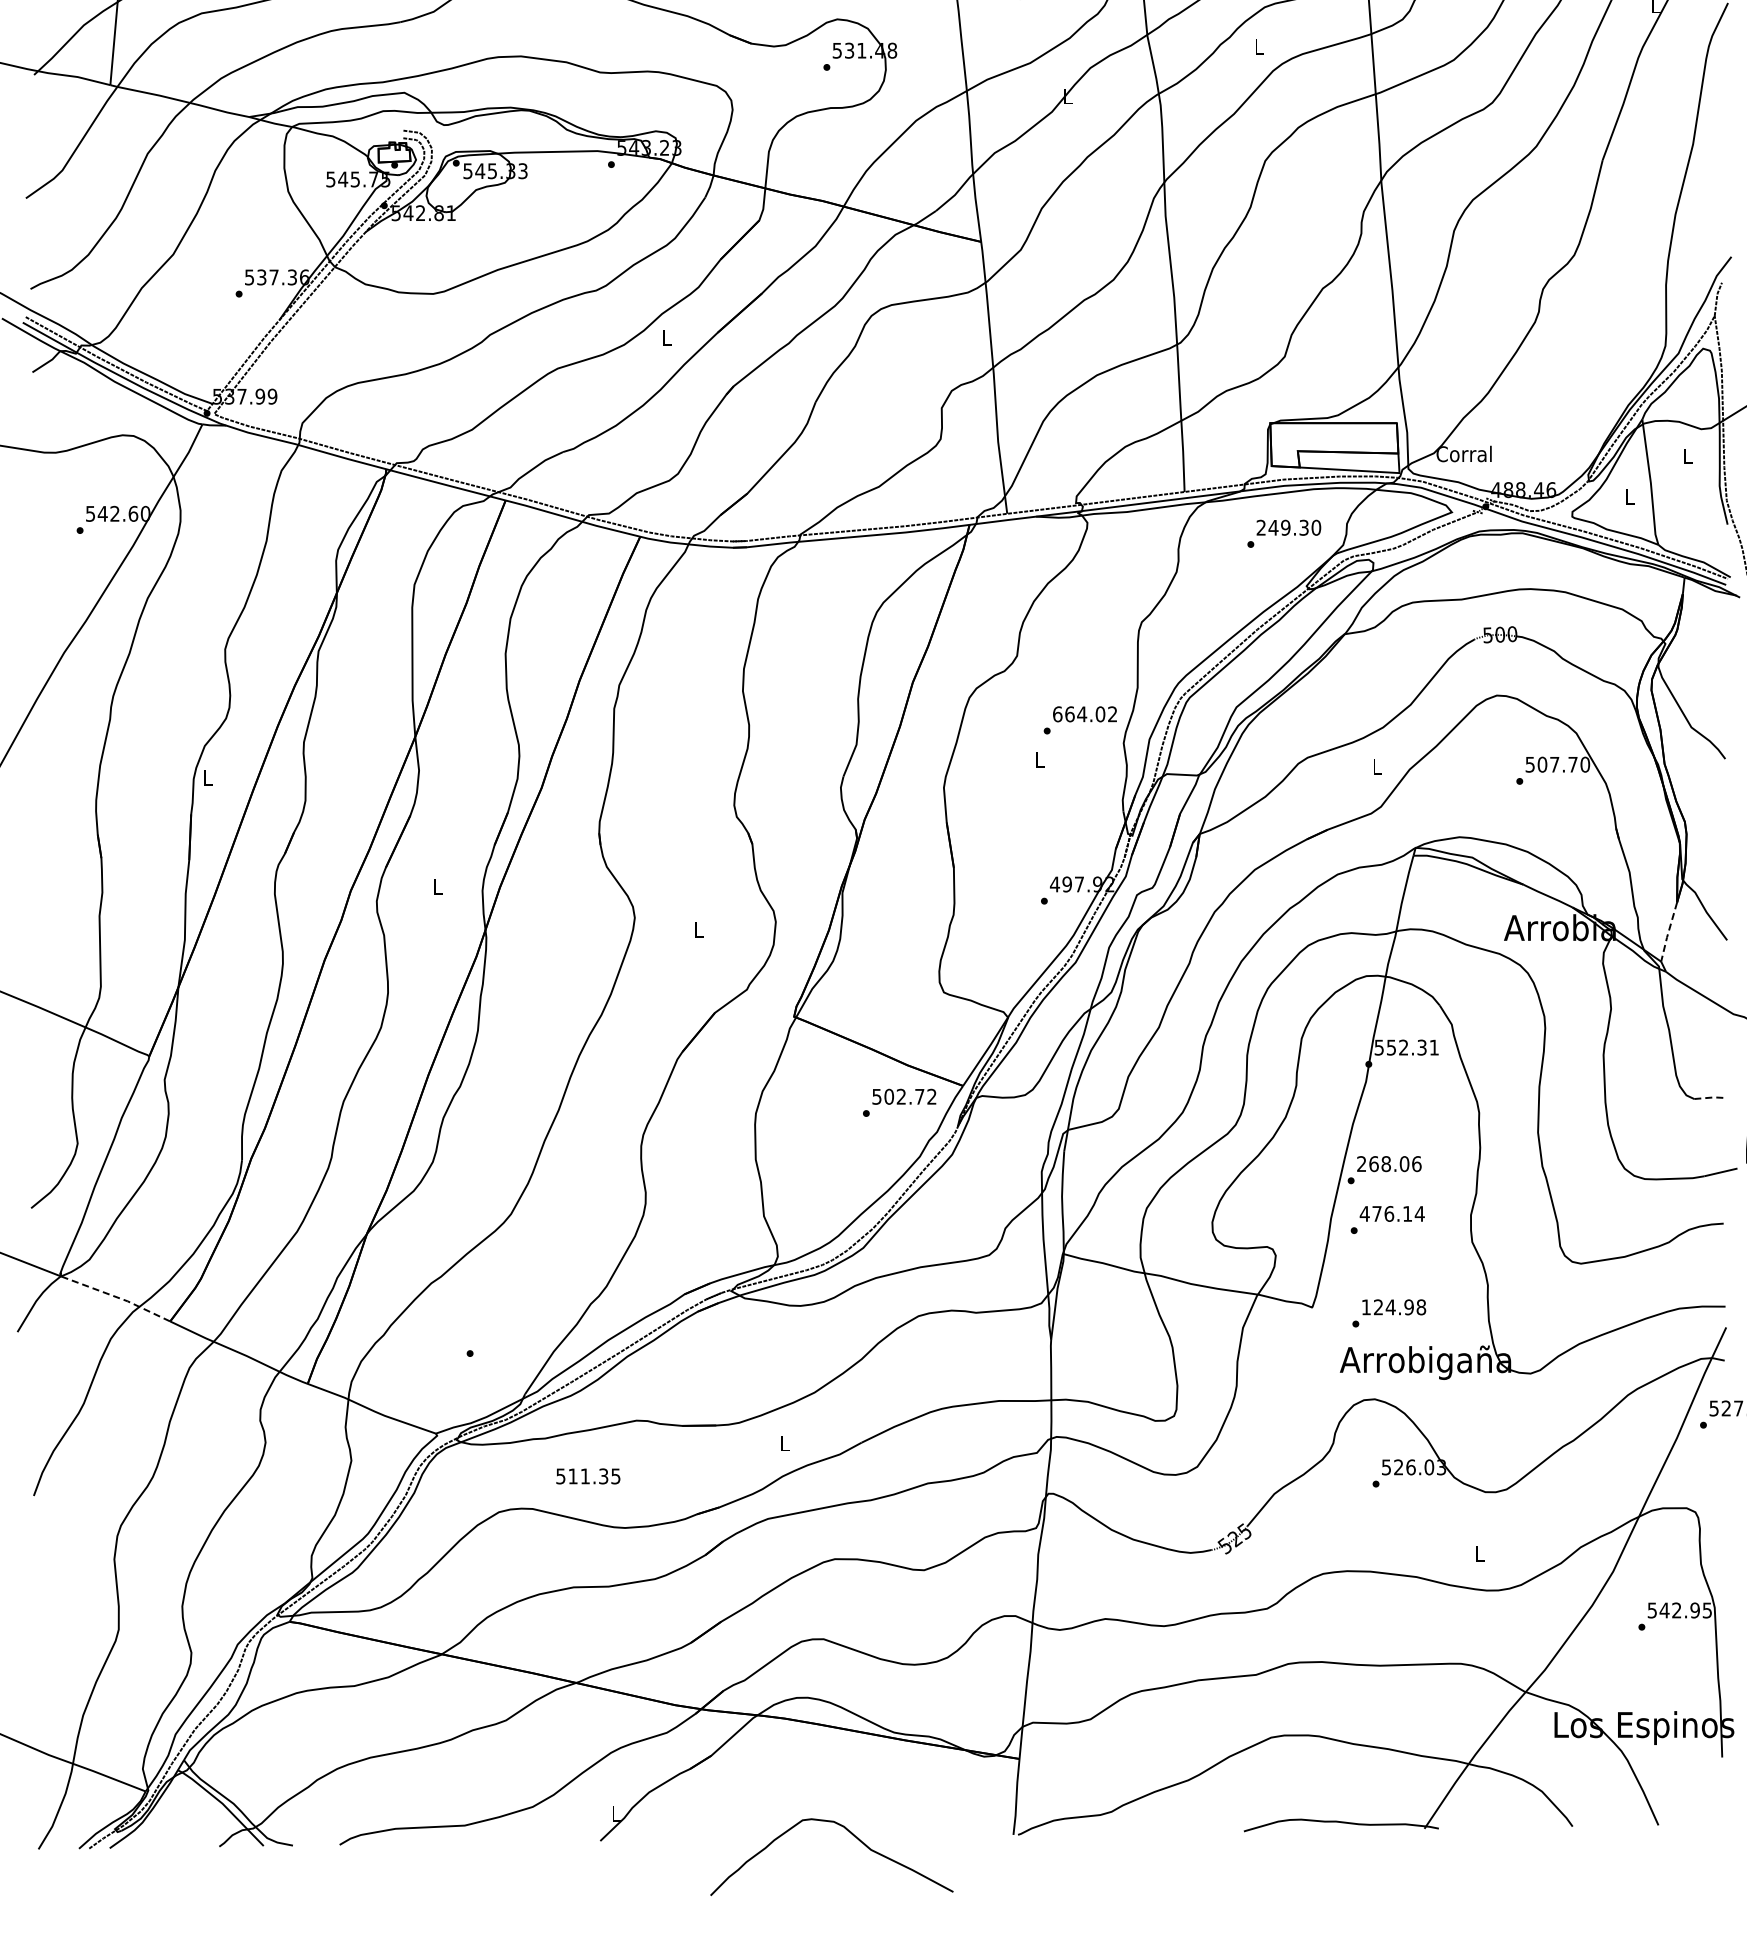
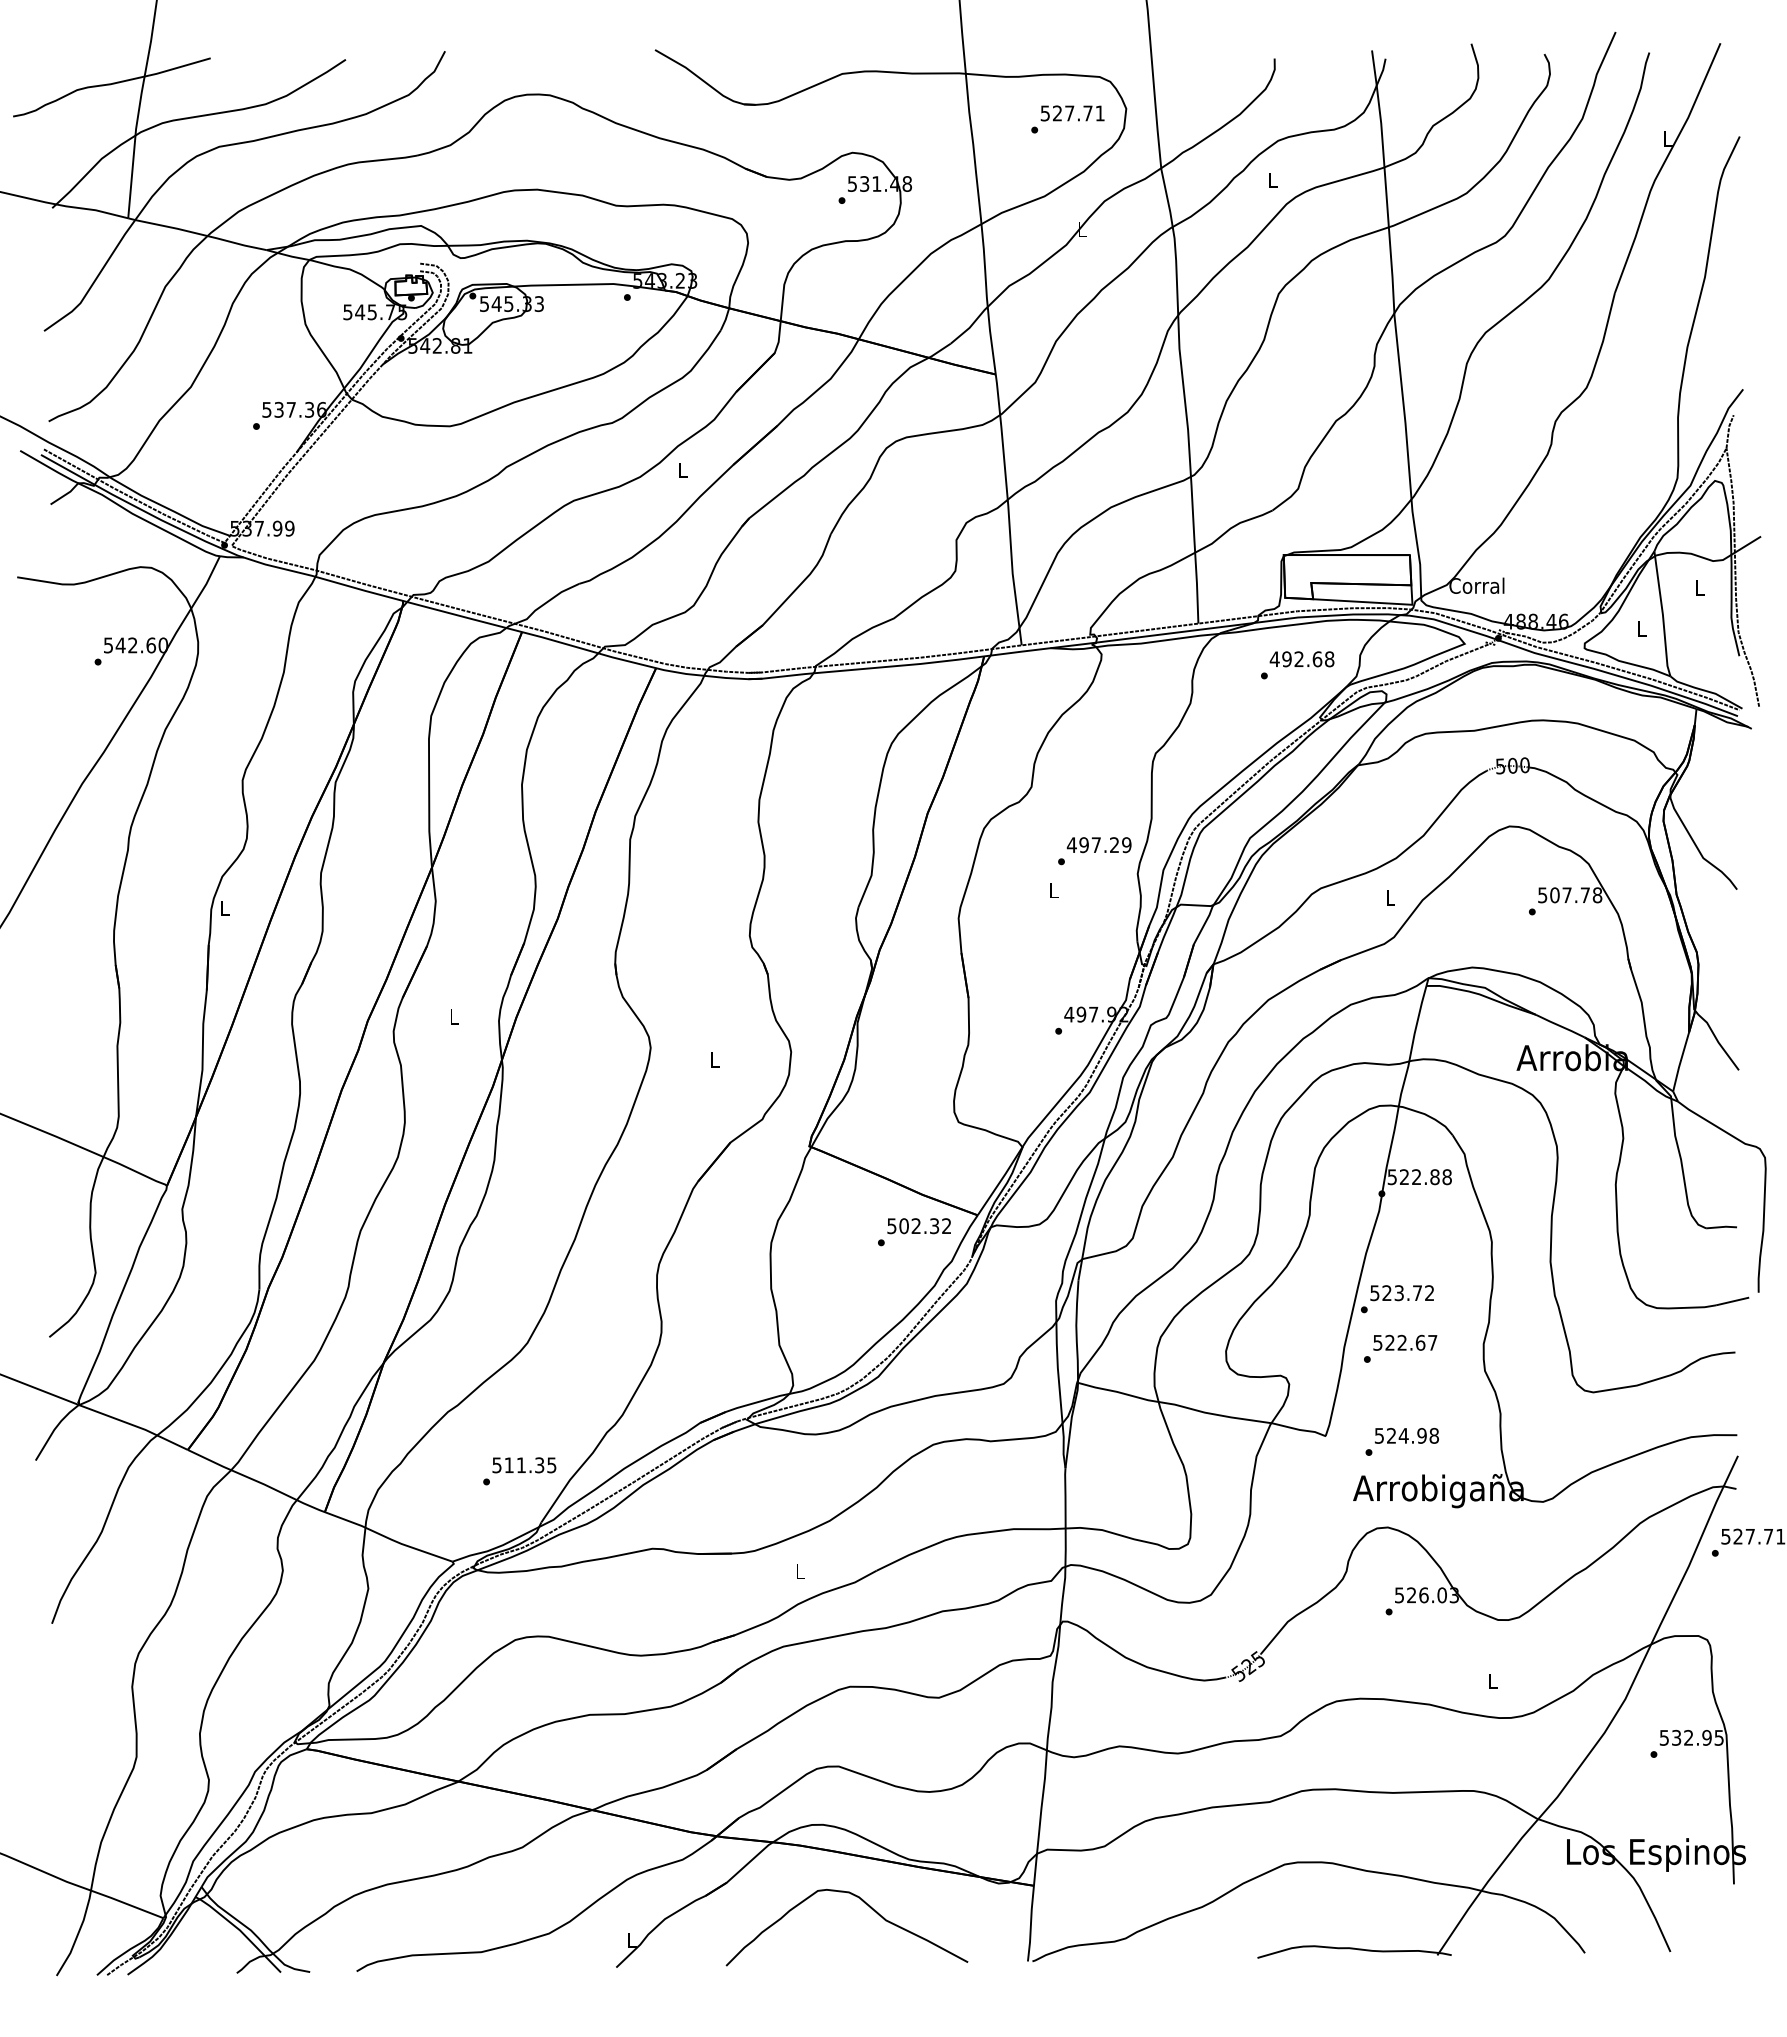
text: (1288, 528) -> (1301, 659), 249.30 -> 492.68
text: (1084, 714) -> (1098, 845), 664.02 -> 497.29
text: (1585, 763) -> (1597, 894), 507.70 -> 507.78
line: (1668, 932) -> (1680, 1062), dashed -> solid
text: (1412, 1047) -> (1425, 1177), 552.31 -> 522.88
text: (919, 1097) -> (934, 1226), 502.72 -> 502.32
line: (1711, 1097) -> (1723, 1226), dashed -> solid
text: (1389, 1164) -> (1402, 1293), 268.06 -> 523.72
text: (1391, 1213) -> (1404, 1342), 476.14 -> 522.67
line: (117, 1297) -> (135, 1426), dashed -> solid
text: (1365, 1306) -> (1378, 1435), 124.98 -> 524.98
text: (588, 1476) -> (524, 1465), moved
text: (1664, 1610) -> (1676, 1737), 542.95 -> 532.95
curve: (850, 1833) -> (865, 1904), moved

